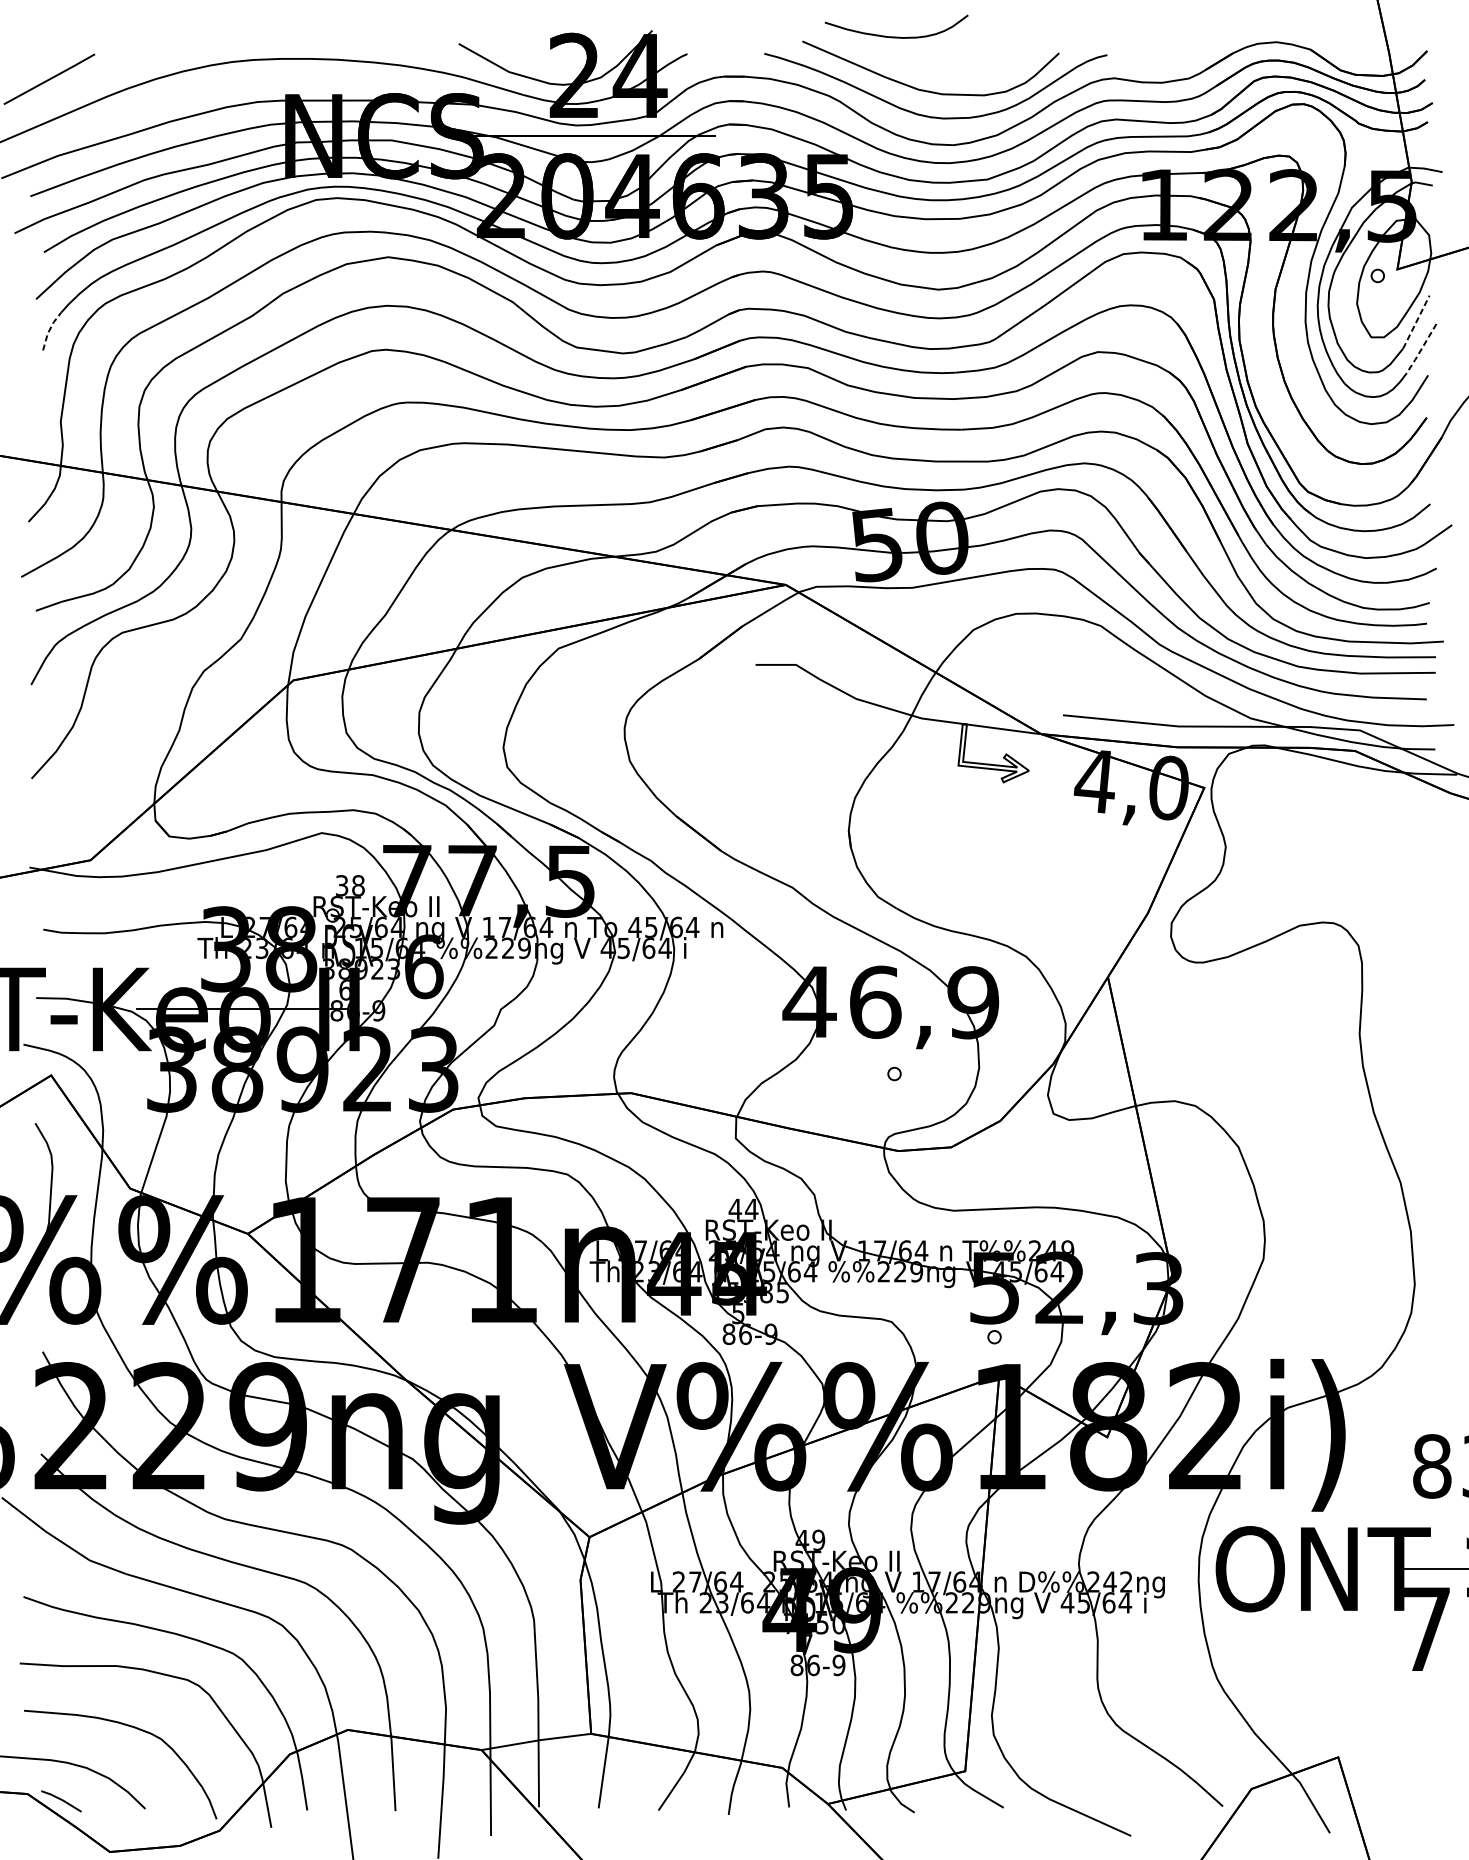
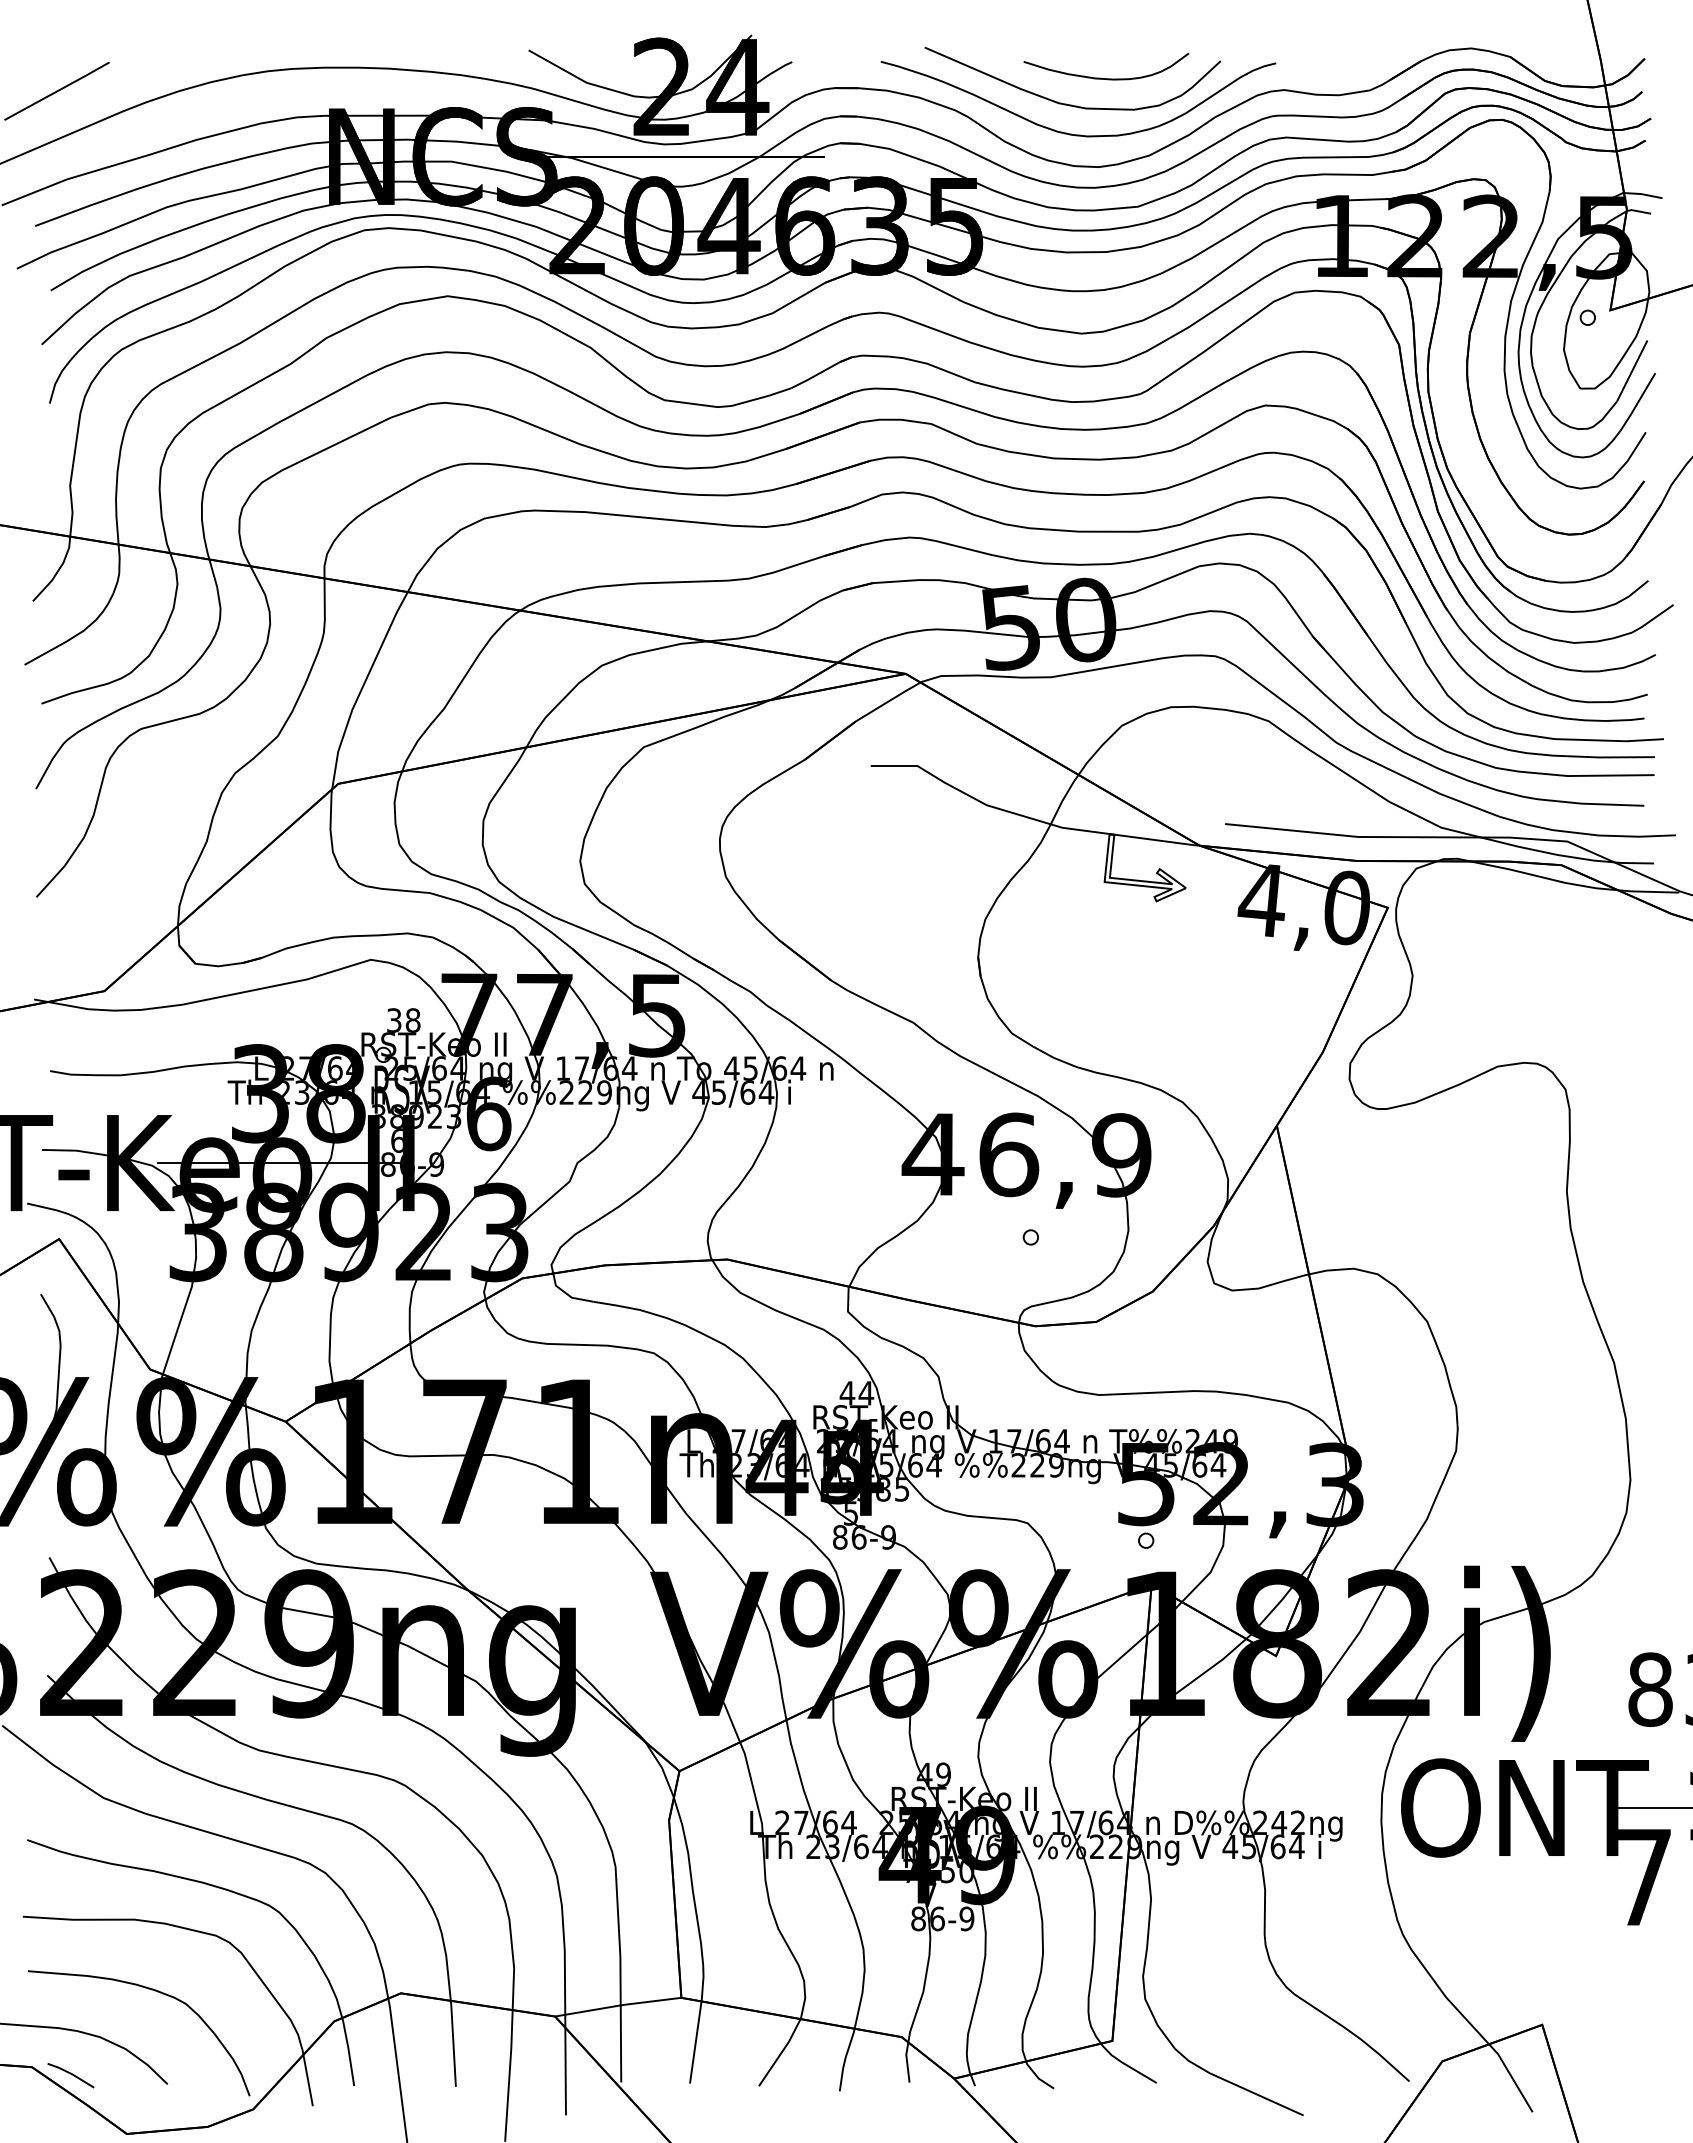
curve: (896, 37) -> (1106, 78), moved
line: (1416, 321) -> (1632, 370), dashed -> solid
line: (49, 329) -> (57, 379), dashed -> solid
line: (1420, 349) -> (1637, 402), dashed -> solid

